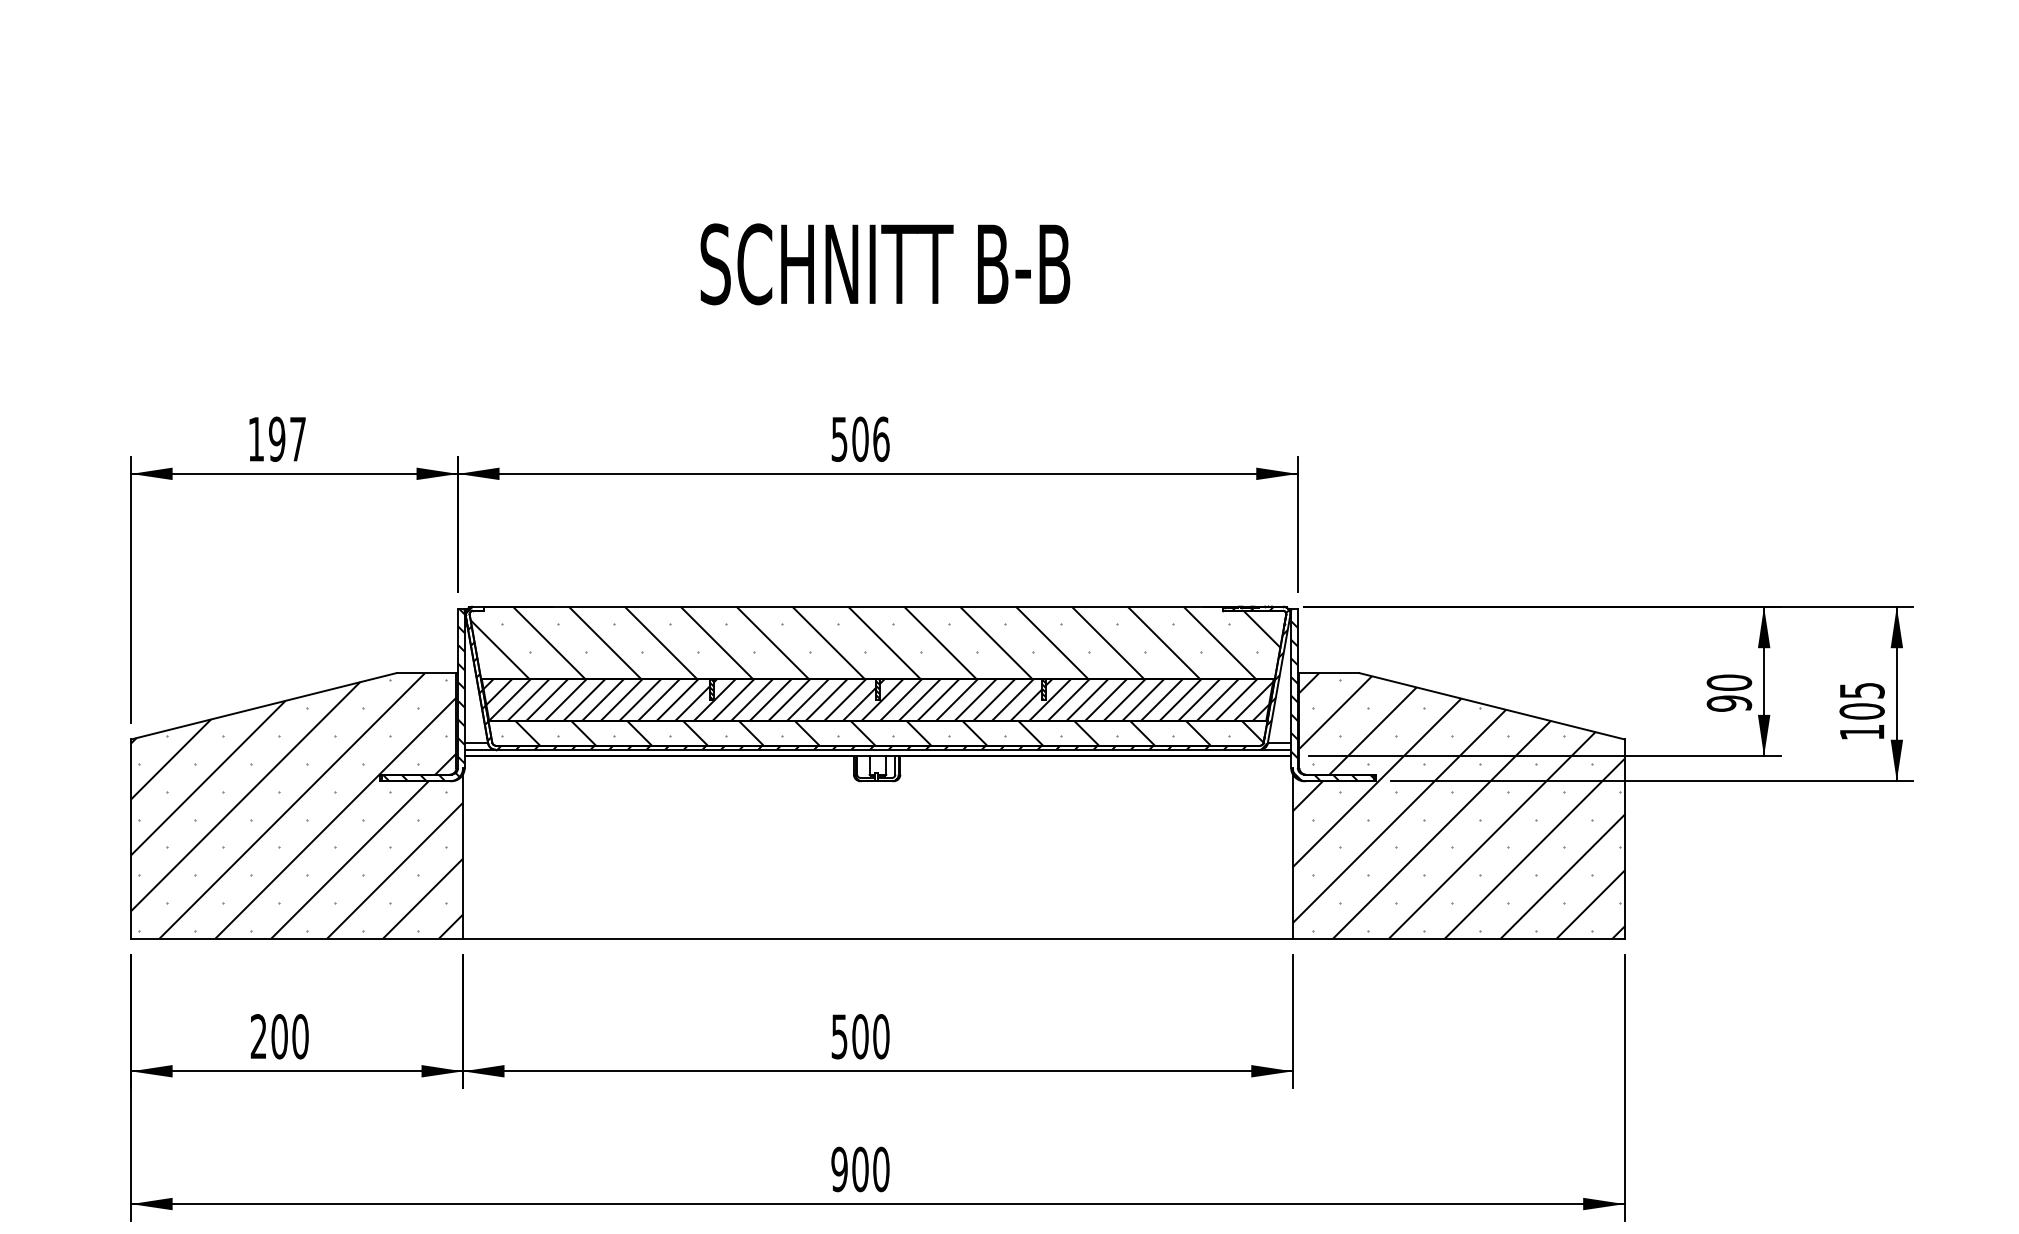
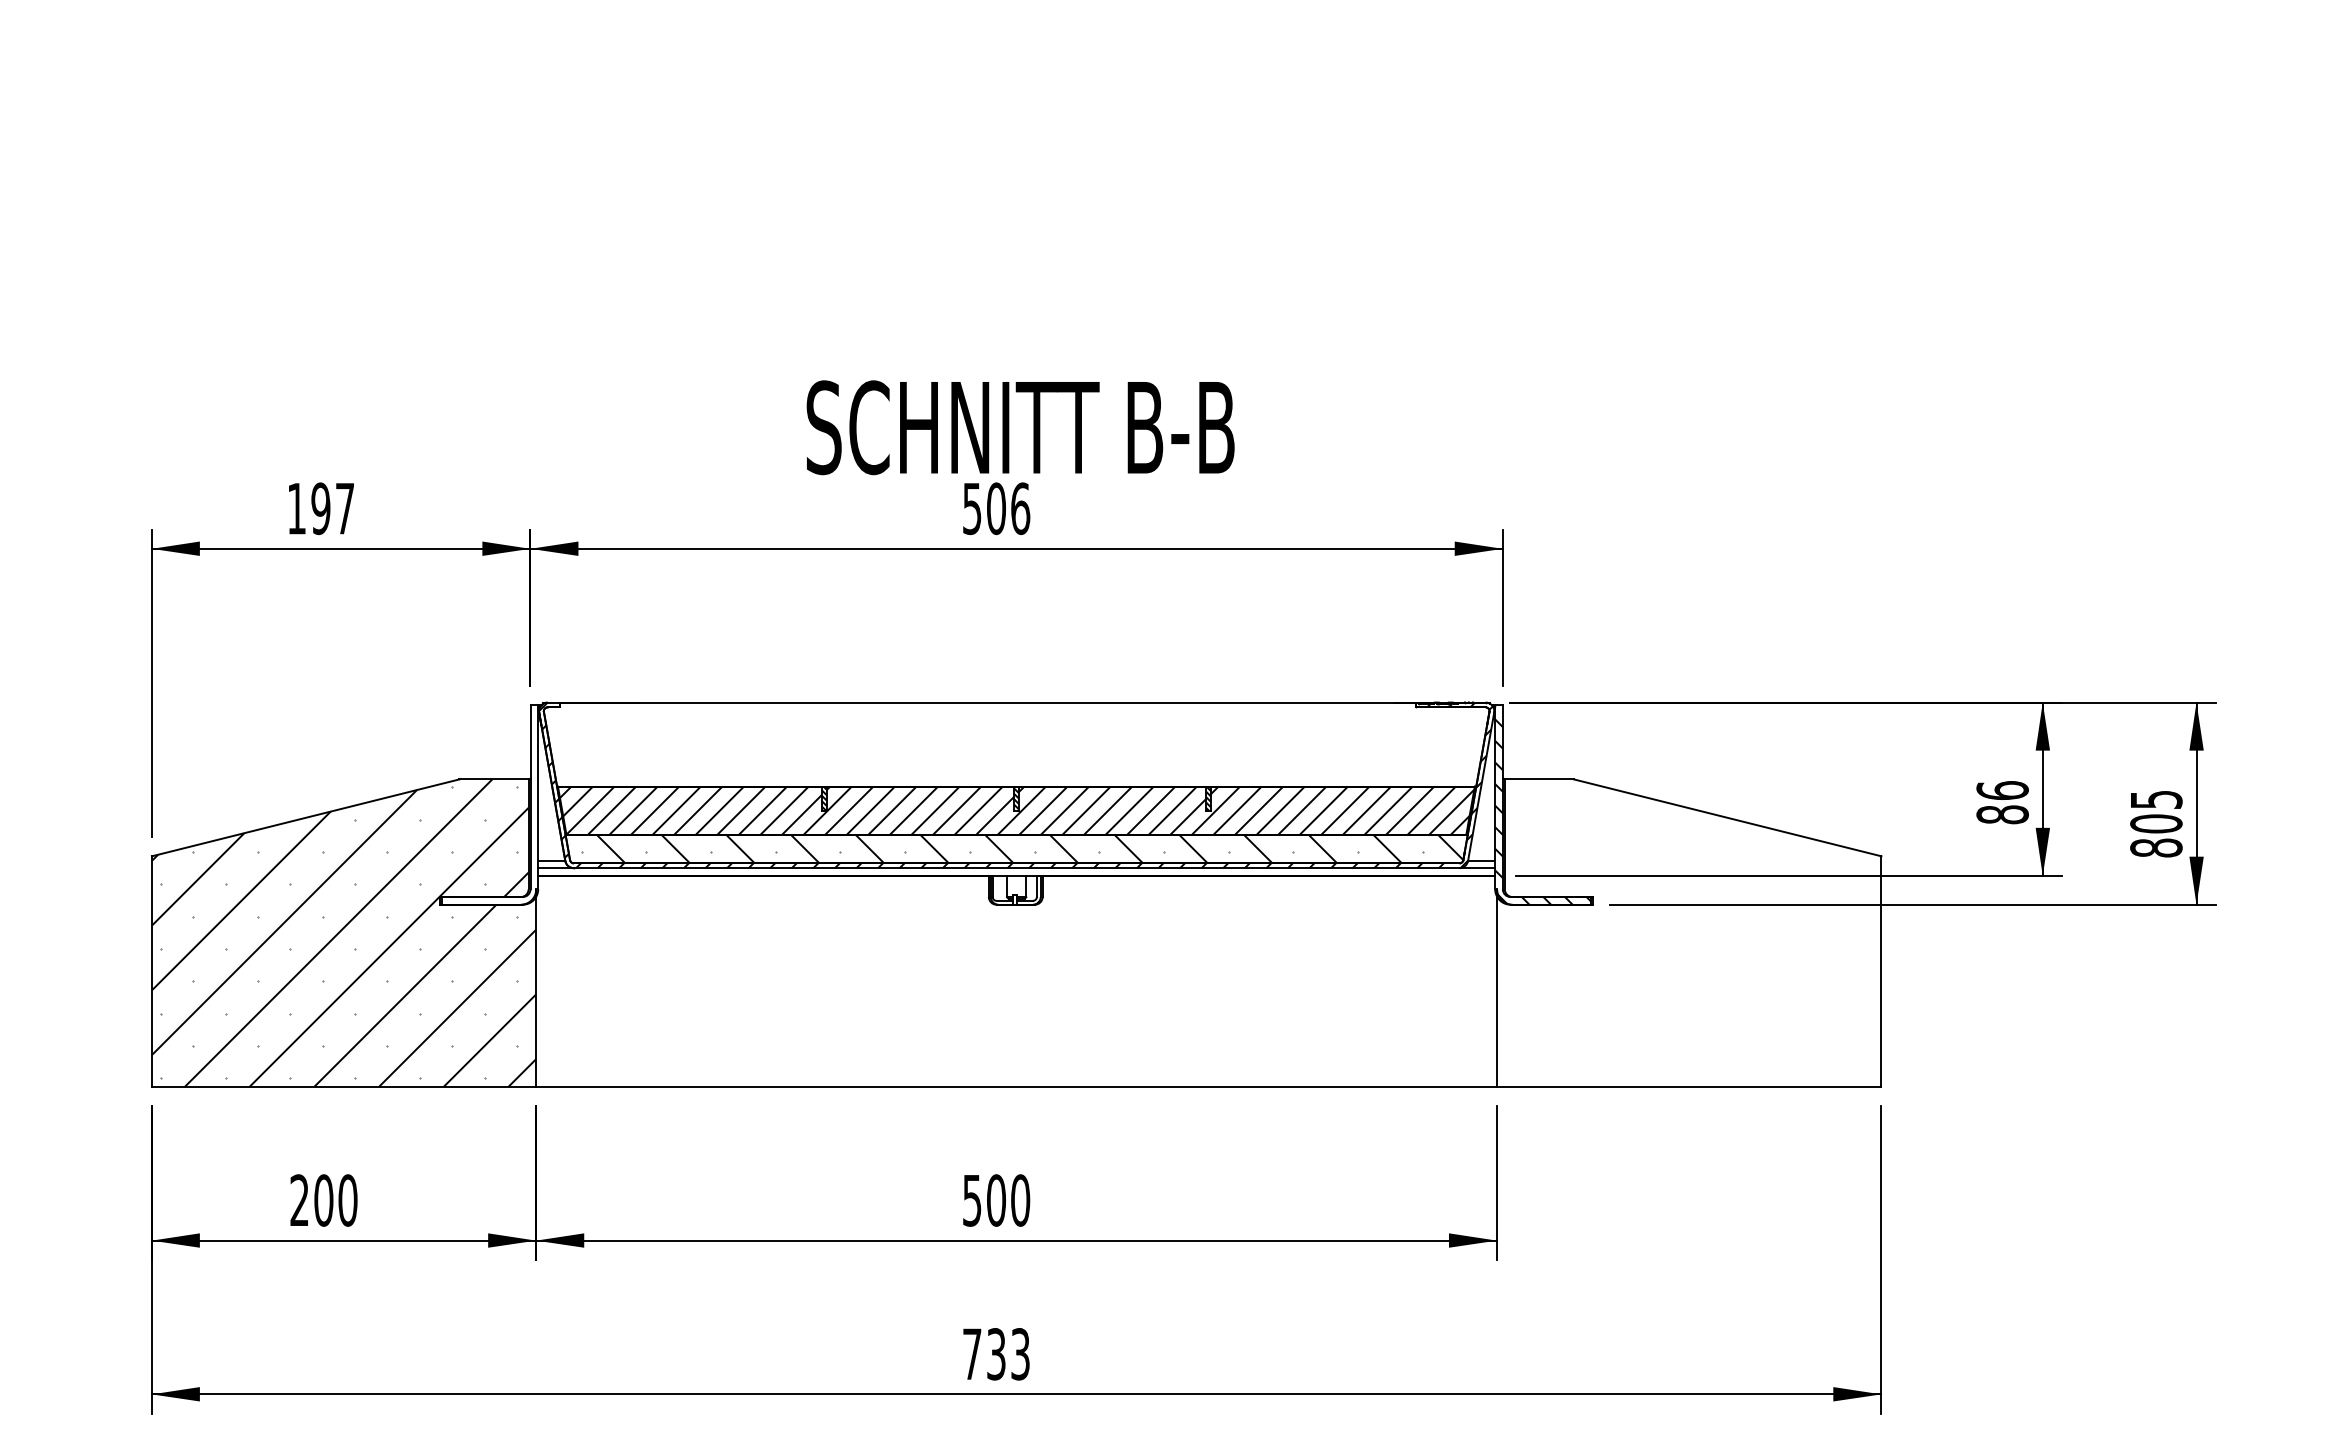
text: (885, 264) -> (1020, 427), moved
hatch: (877, 642) -> (1016, 744), removed
text: (1729, 692) -> (2002, 801), 90 -> 86
hatch: (423, 694) -> (490, 804), removed
text: (1861, 732) -> (2155, 848), 105 -> 805
hatch: (1458, 805) -> (1688, 932), removed
text: (860, 1169) -> (996, 1354), 900 -> 733

